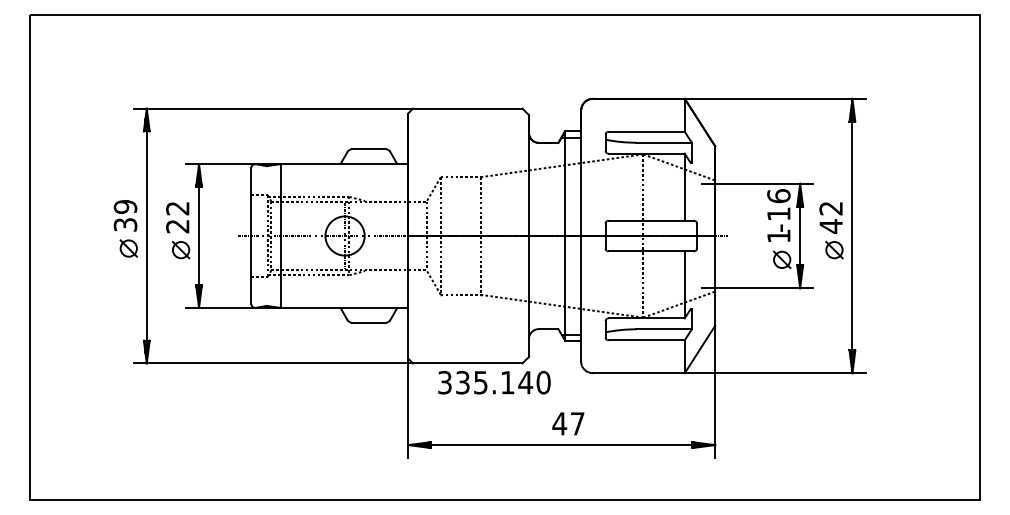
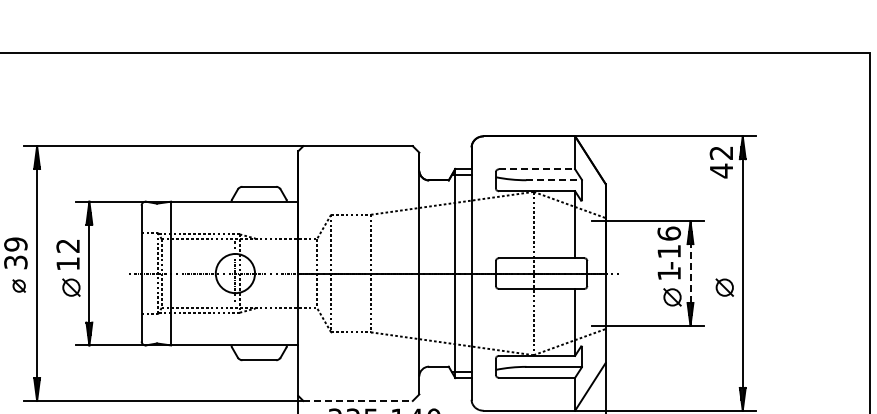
line: (647, 131) -> (537, 169), solid -> dashed
line: (663, 142) -> (553, 180), solid -> dashed
text: (830, 217) -> (720, 162), moved
text: (177, 226) -> (67, 264), 22 -> 12
line: (800, 235) -> (690, 273), solid -> dashed
part: (128, 248) -> (18, 286), size x0.7
line: (467, 363) -> (357, 401), solid -> dashed

